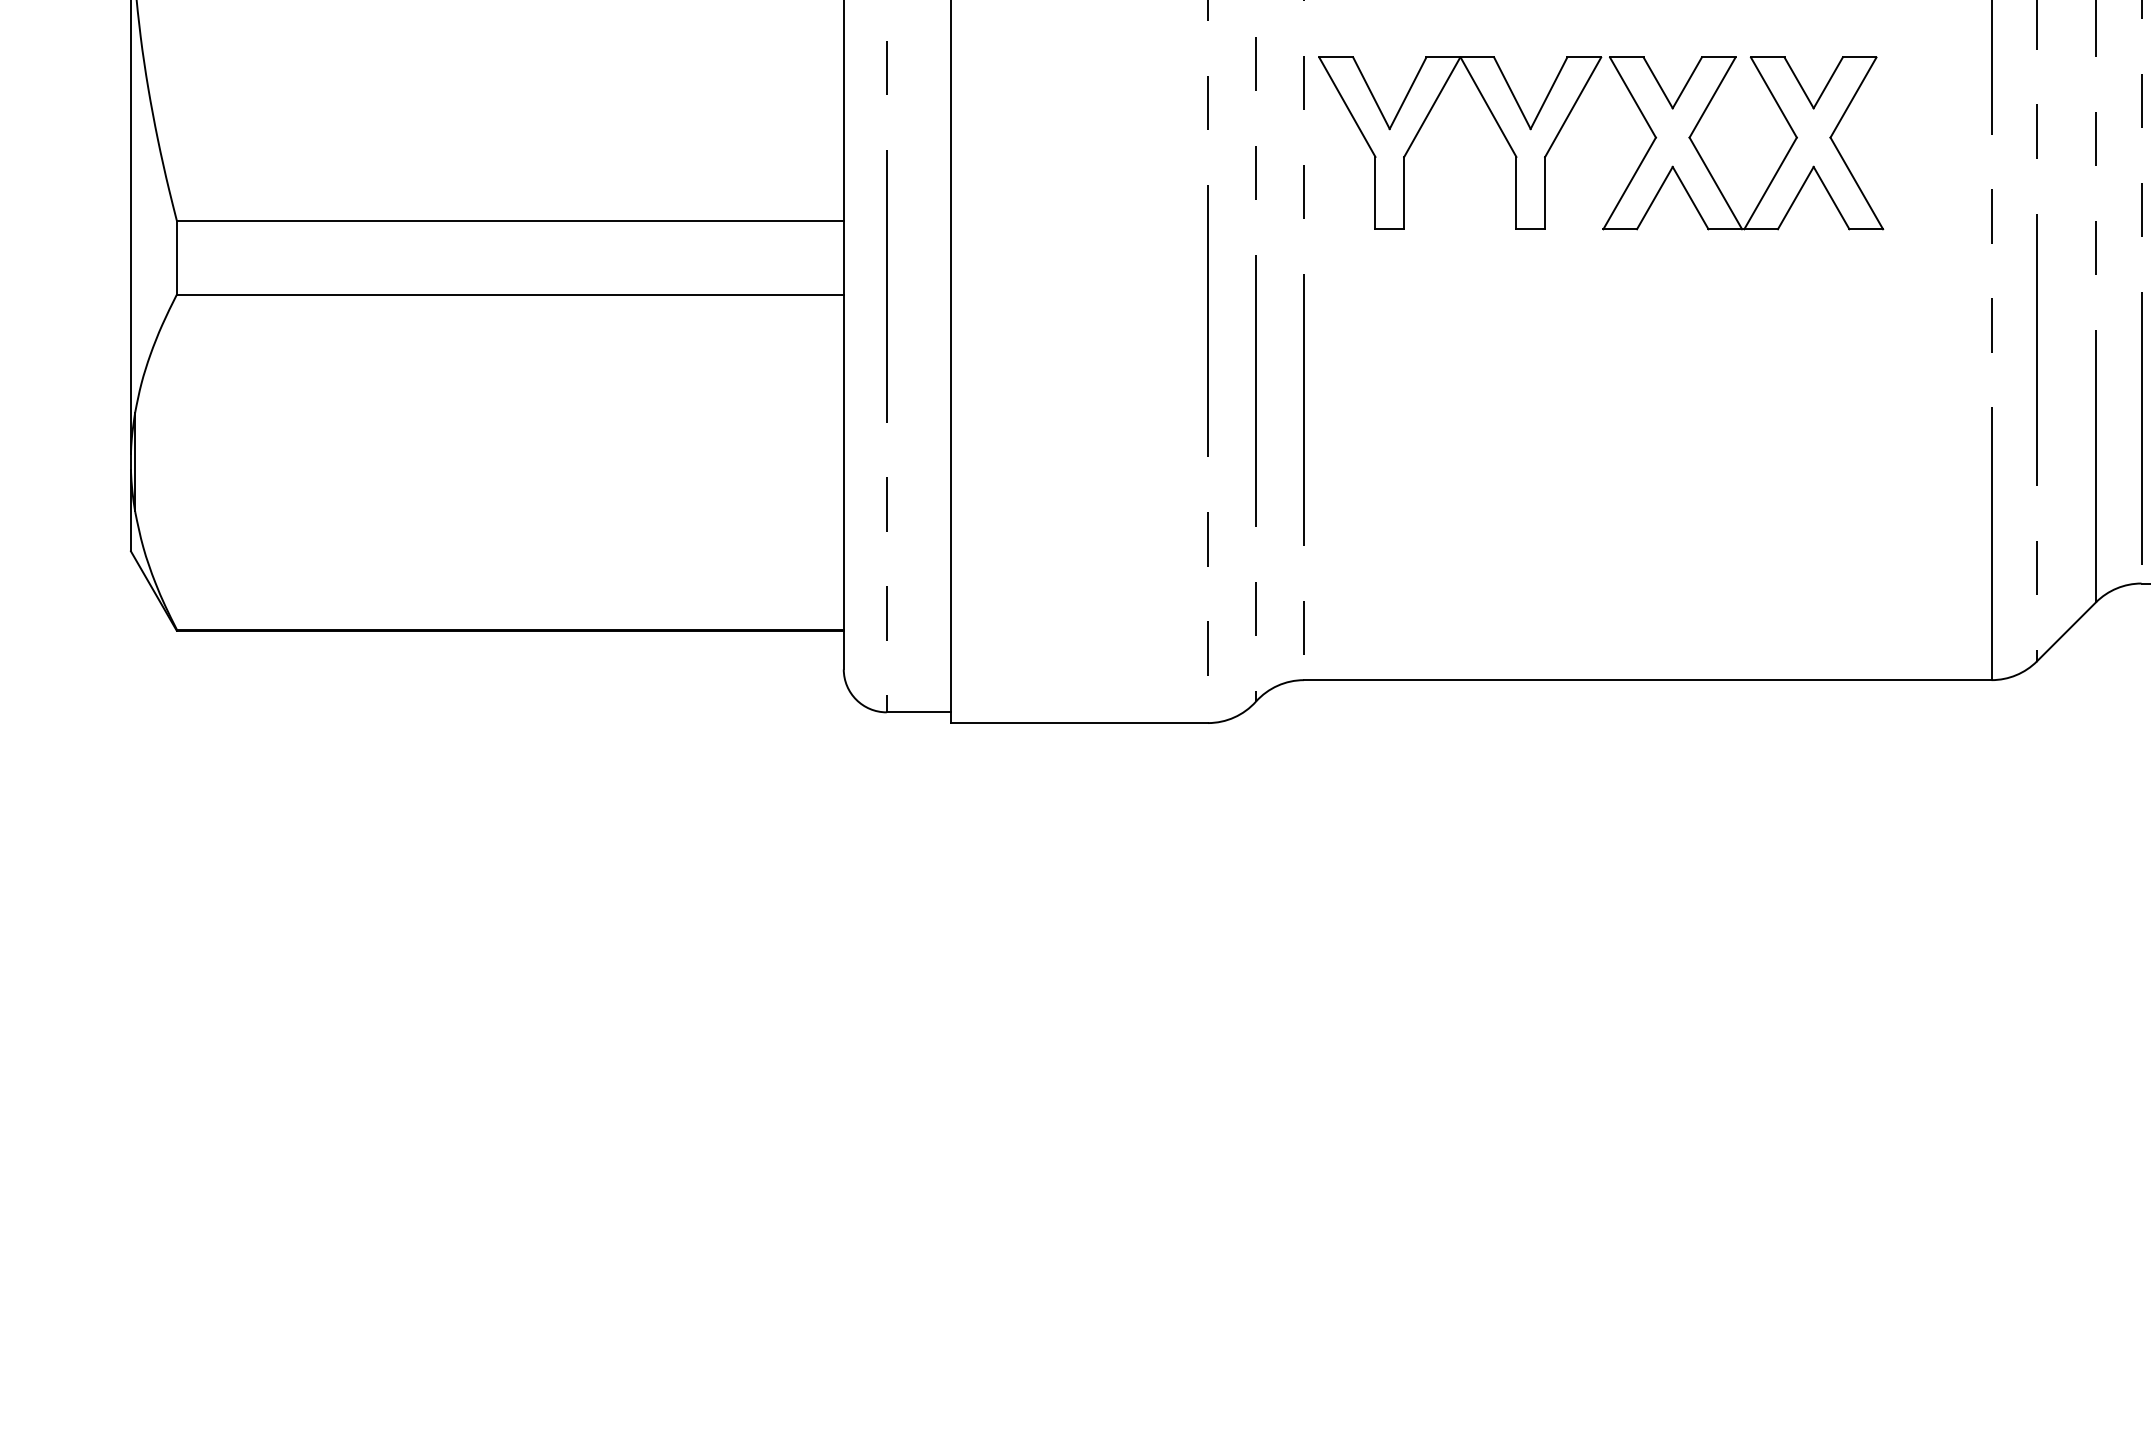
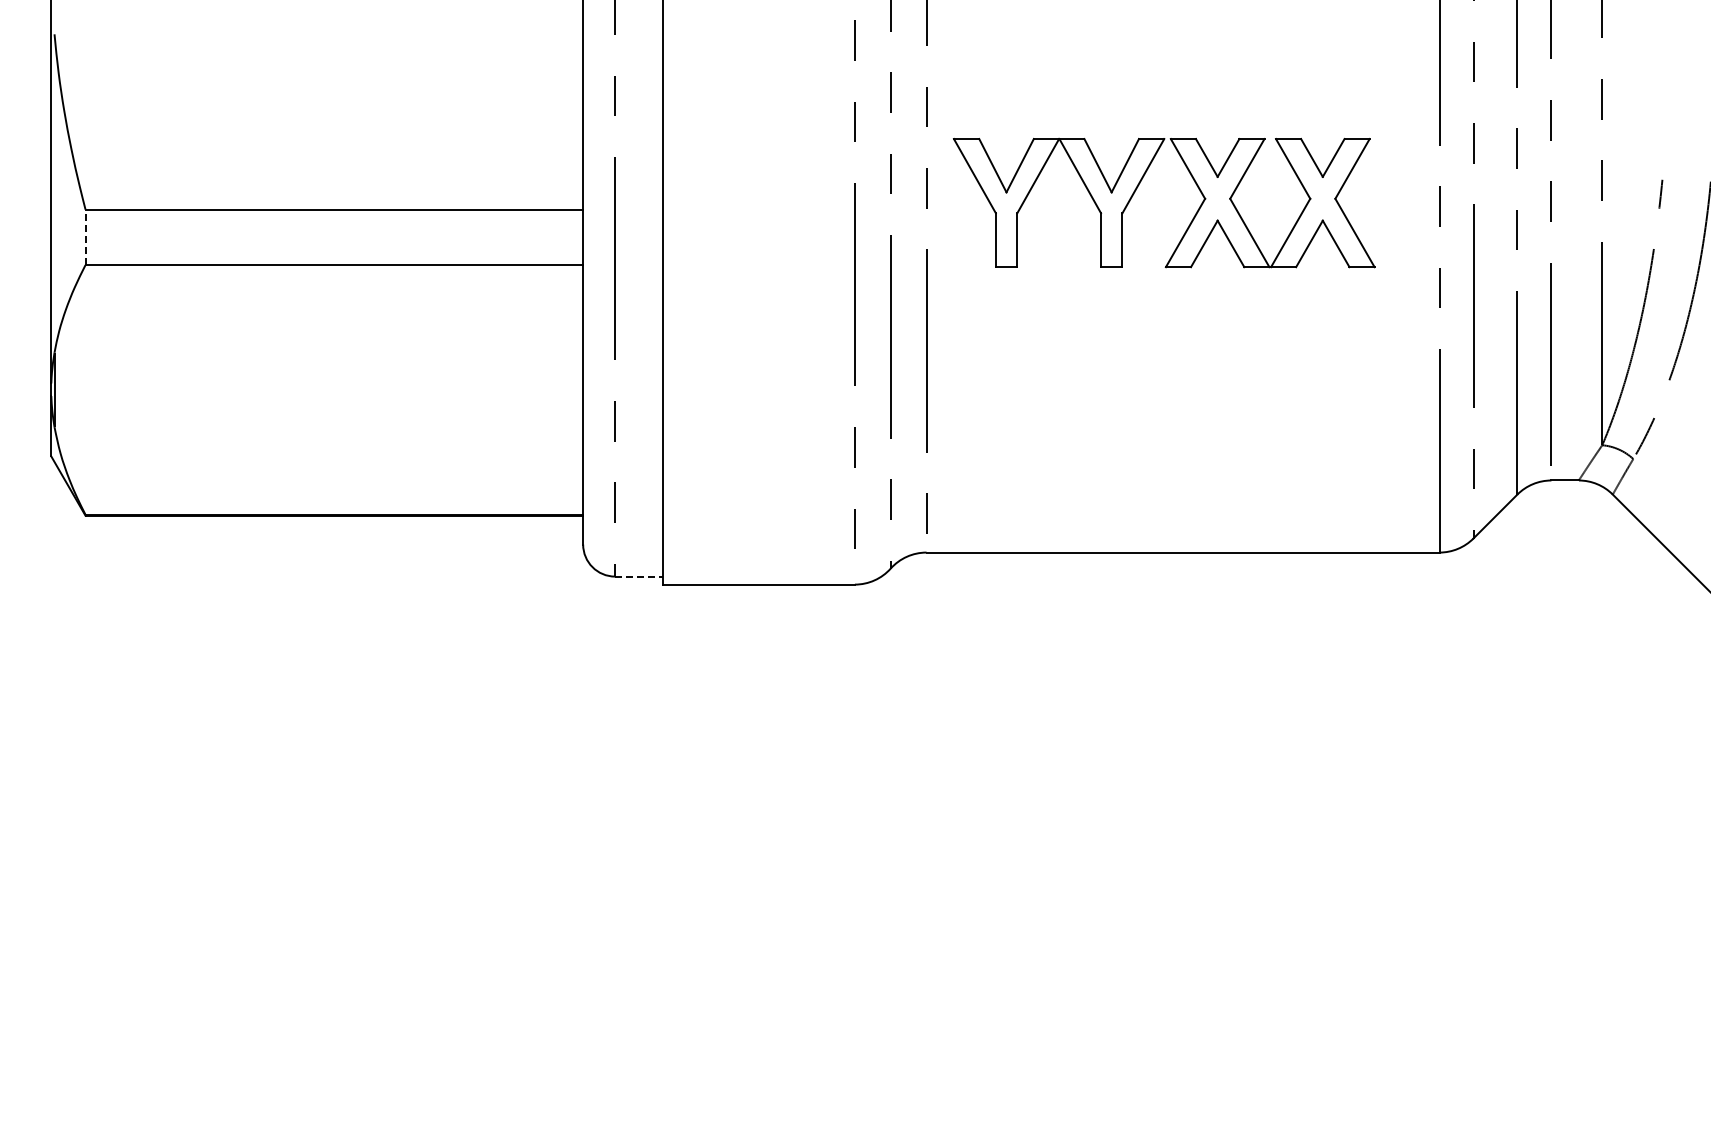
part: (1567, 119) -> (1139, 185), moved
line: (176, 257) -> (85, 237), solid -> dashed
line: (919, 712) -> (639, 576), solid -> dashed

